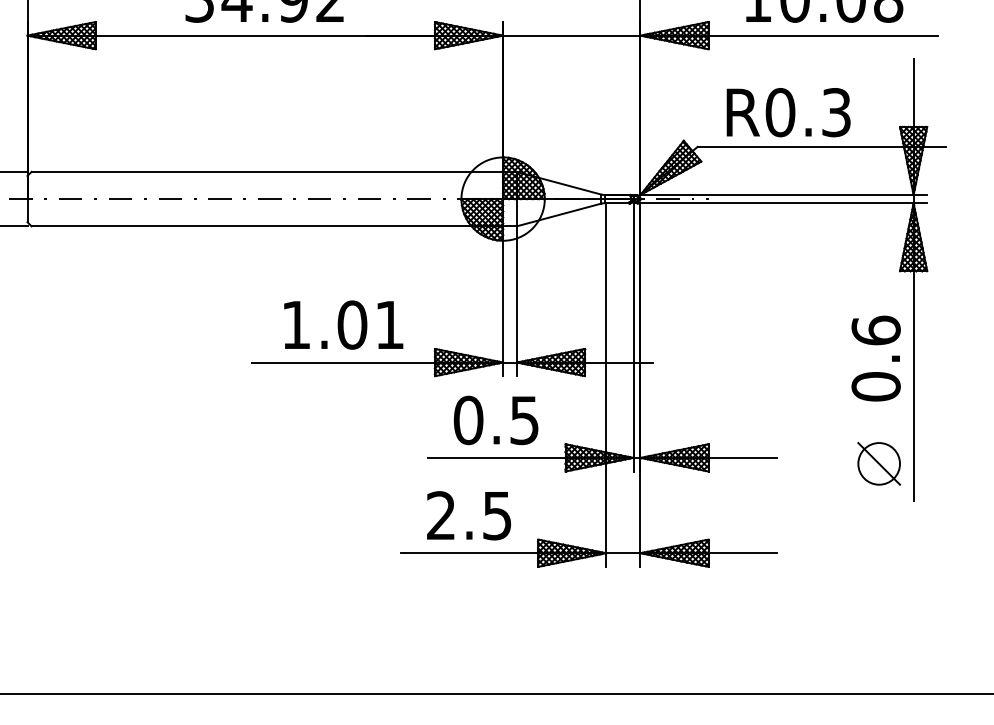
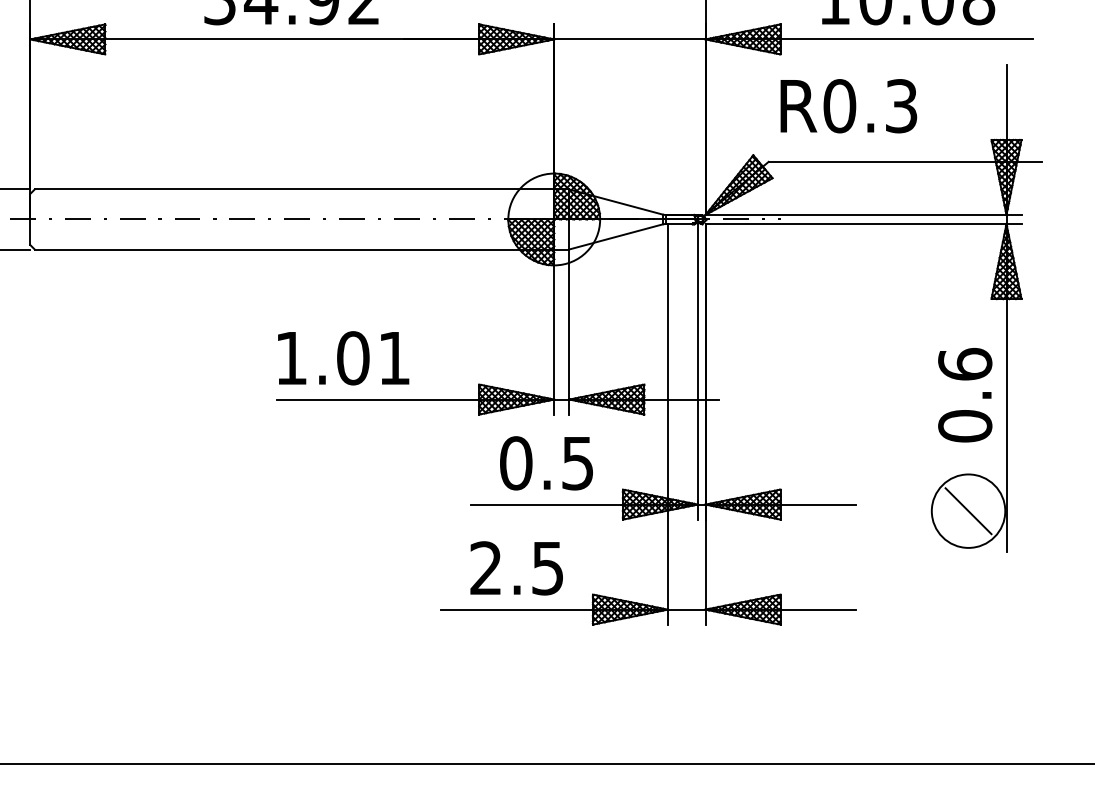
text: (788, 112) -> (848, 106), moved
text: (343, 325) -> (343, 358), moved
circle: (879, 464) -> (968, 511), size x1.6

